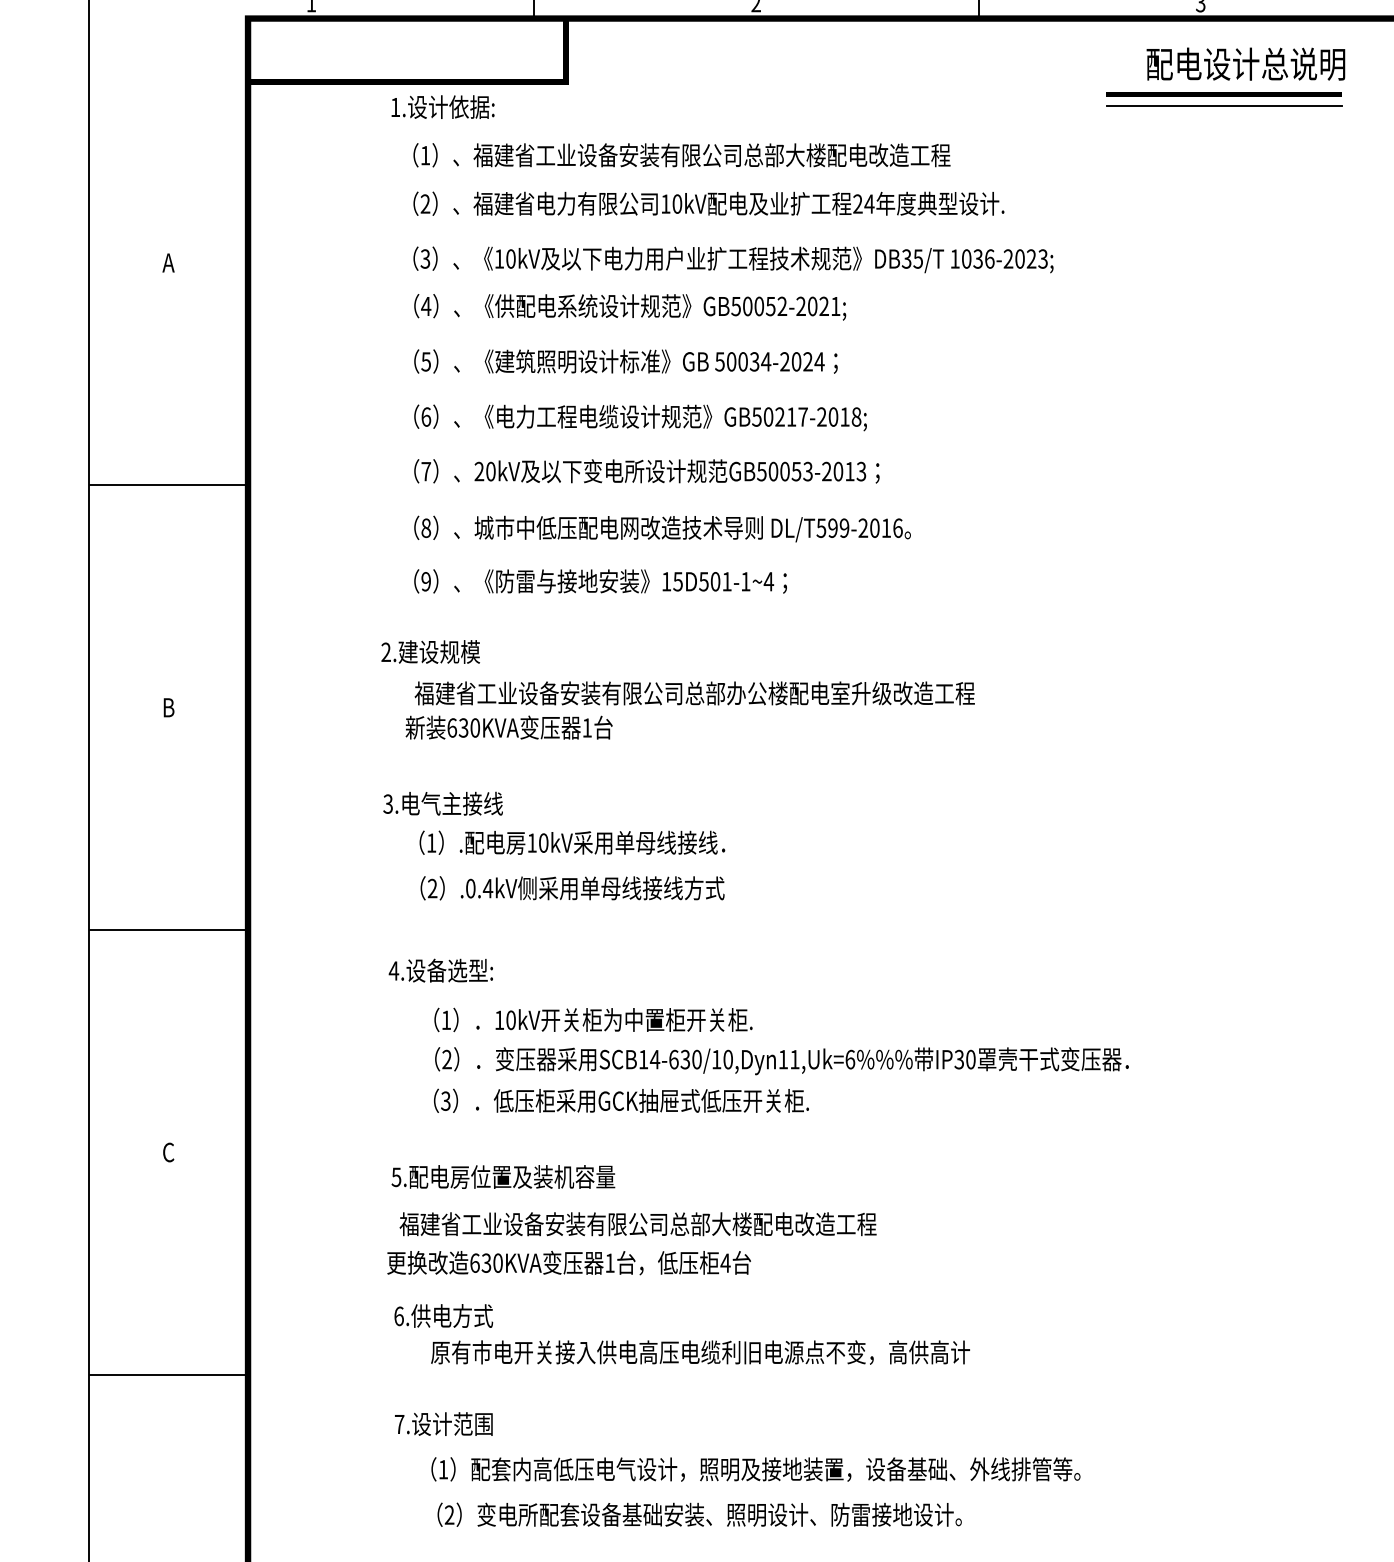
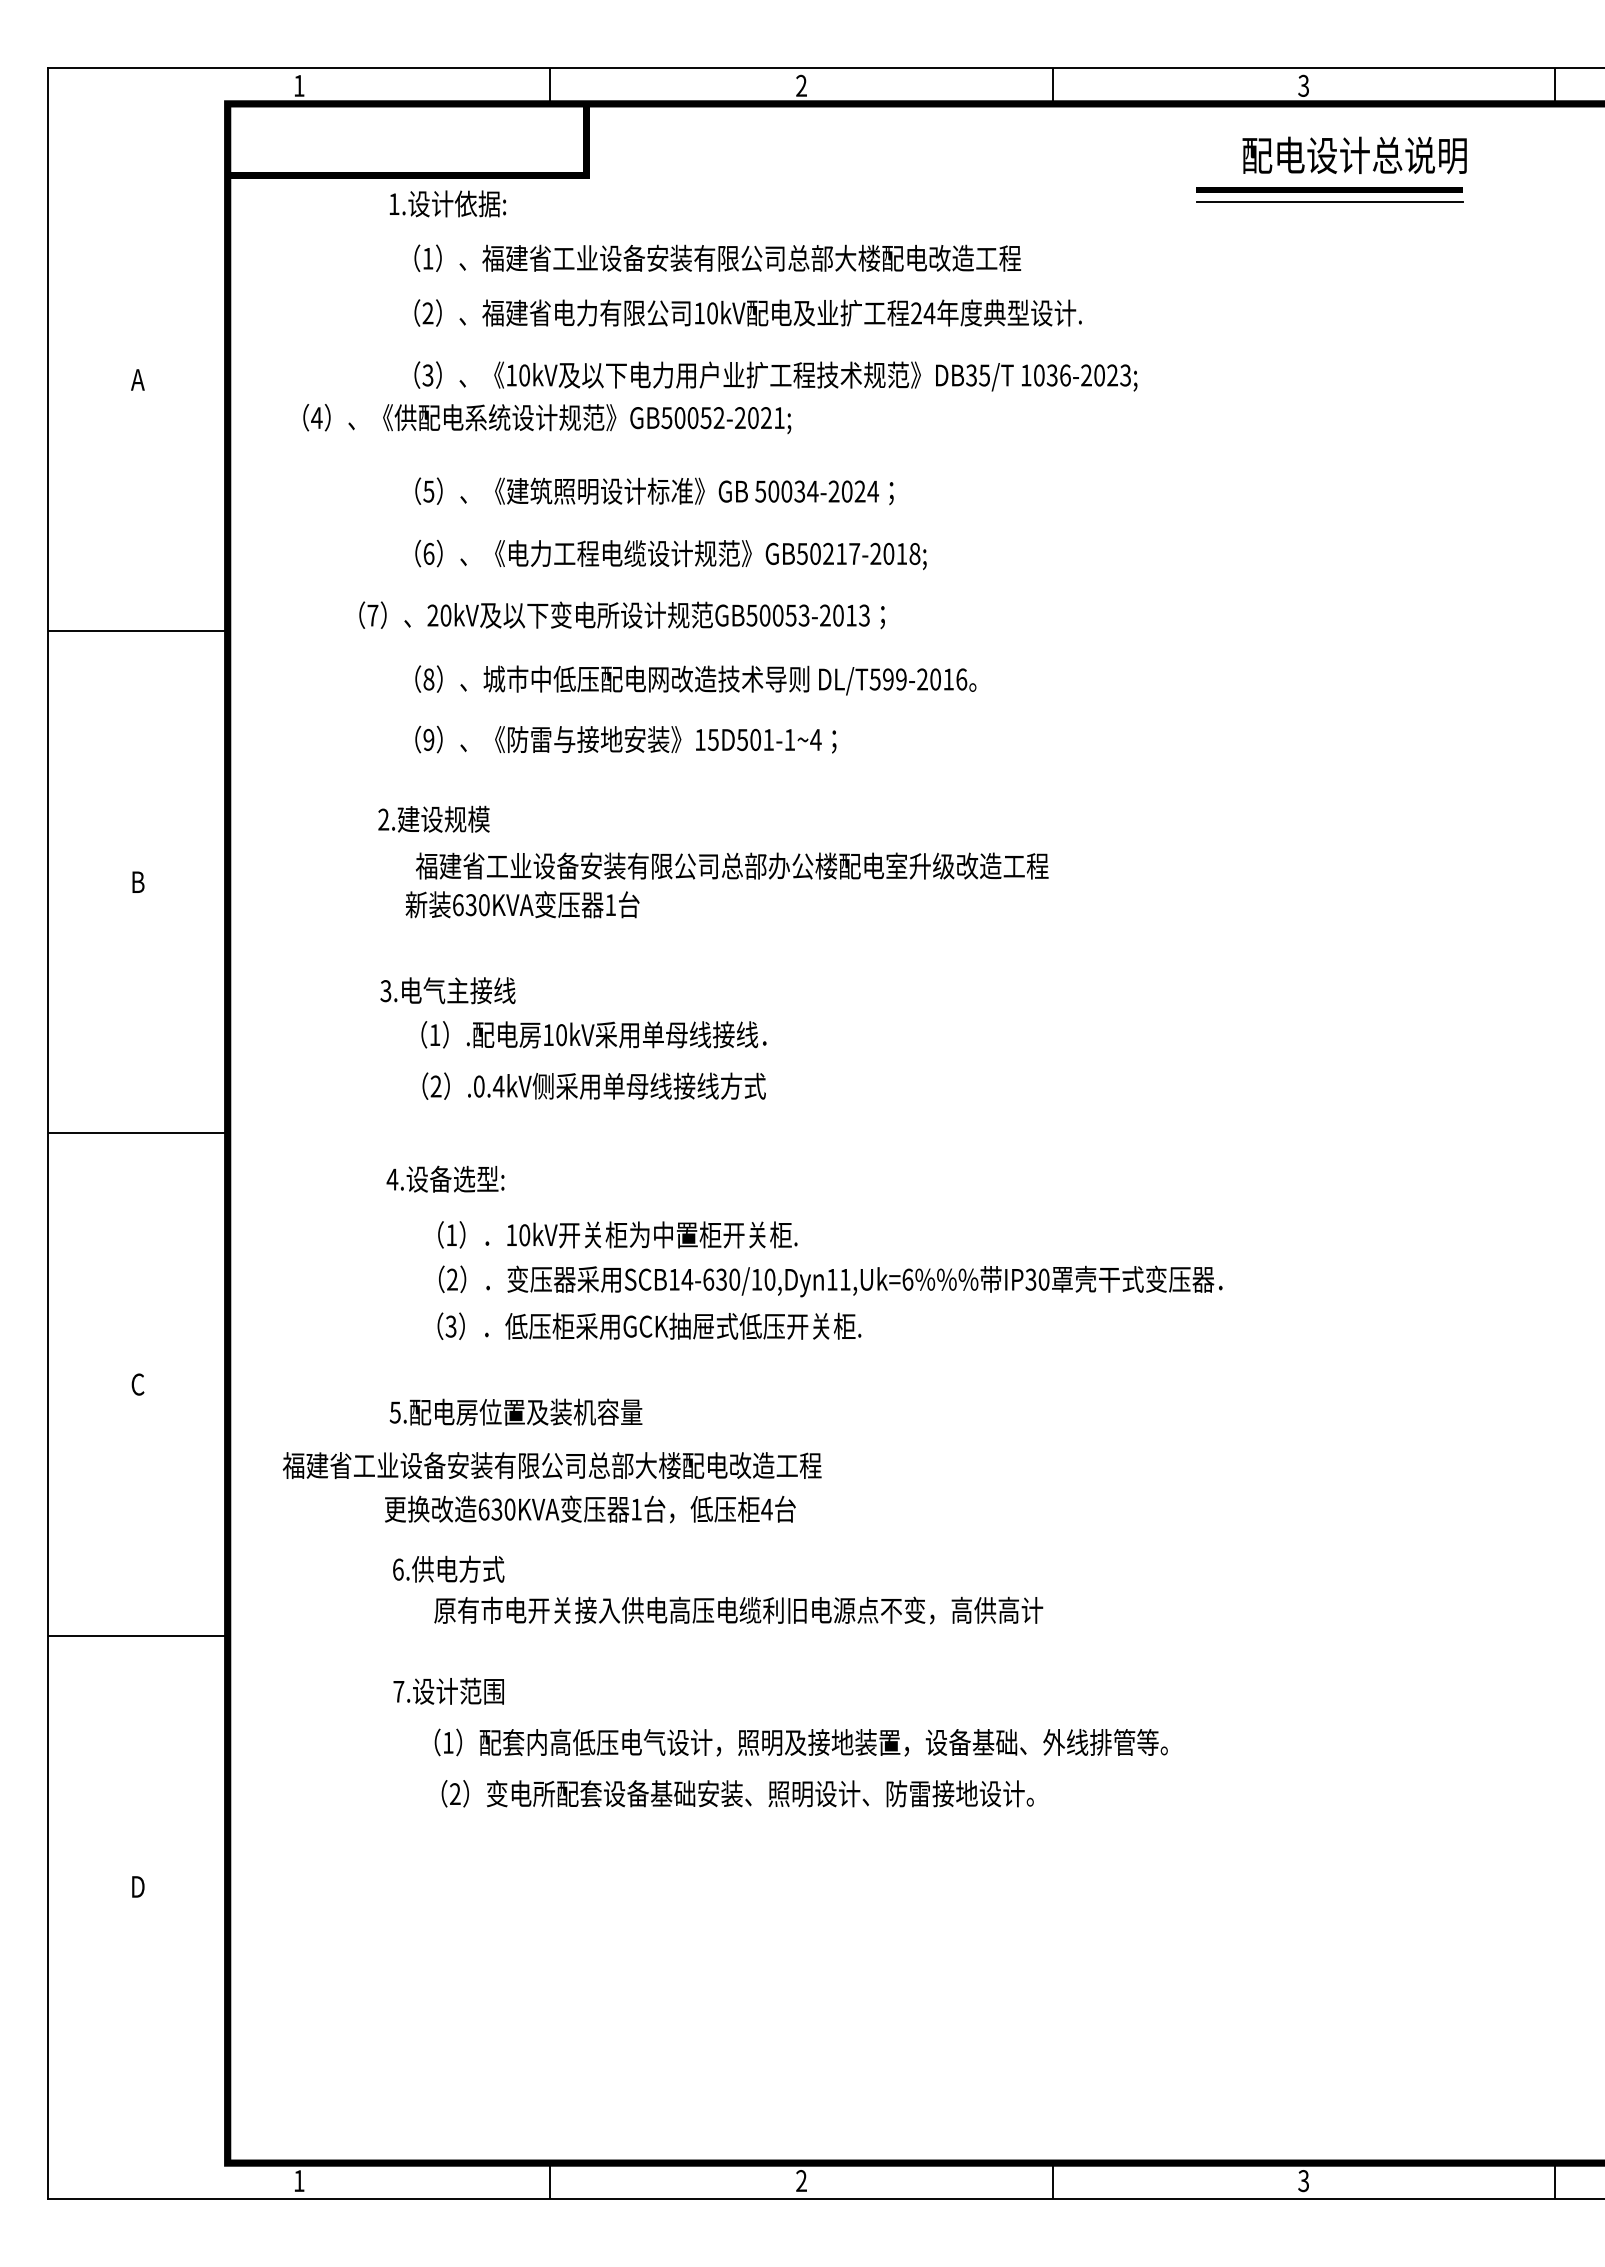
text: (630, 306) -> (547, 418), moved
text: (646, 471) -> (621, 615), moved
text: (637, 1224) -> (551, 1465), moved

